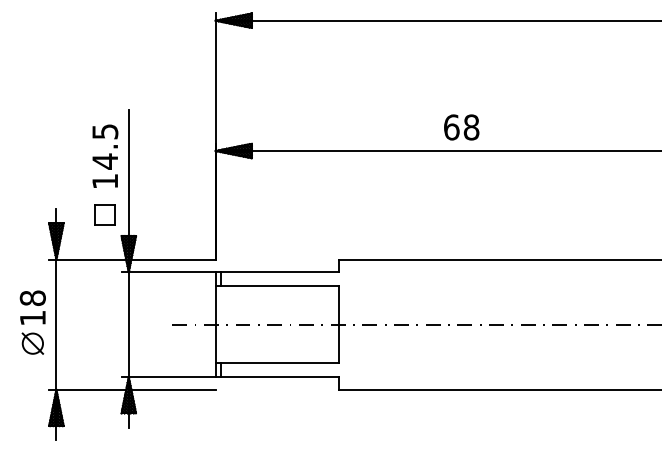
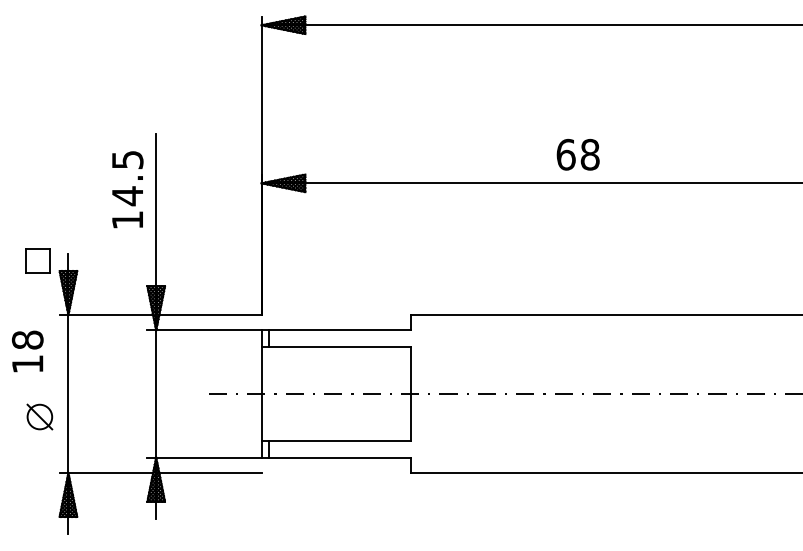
text: (461, 127) -> (577, 154), moved
part: (104, 214) -> (36, 260), moved
text: (32, 307) -> (27, 351), moved

